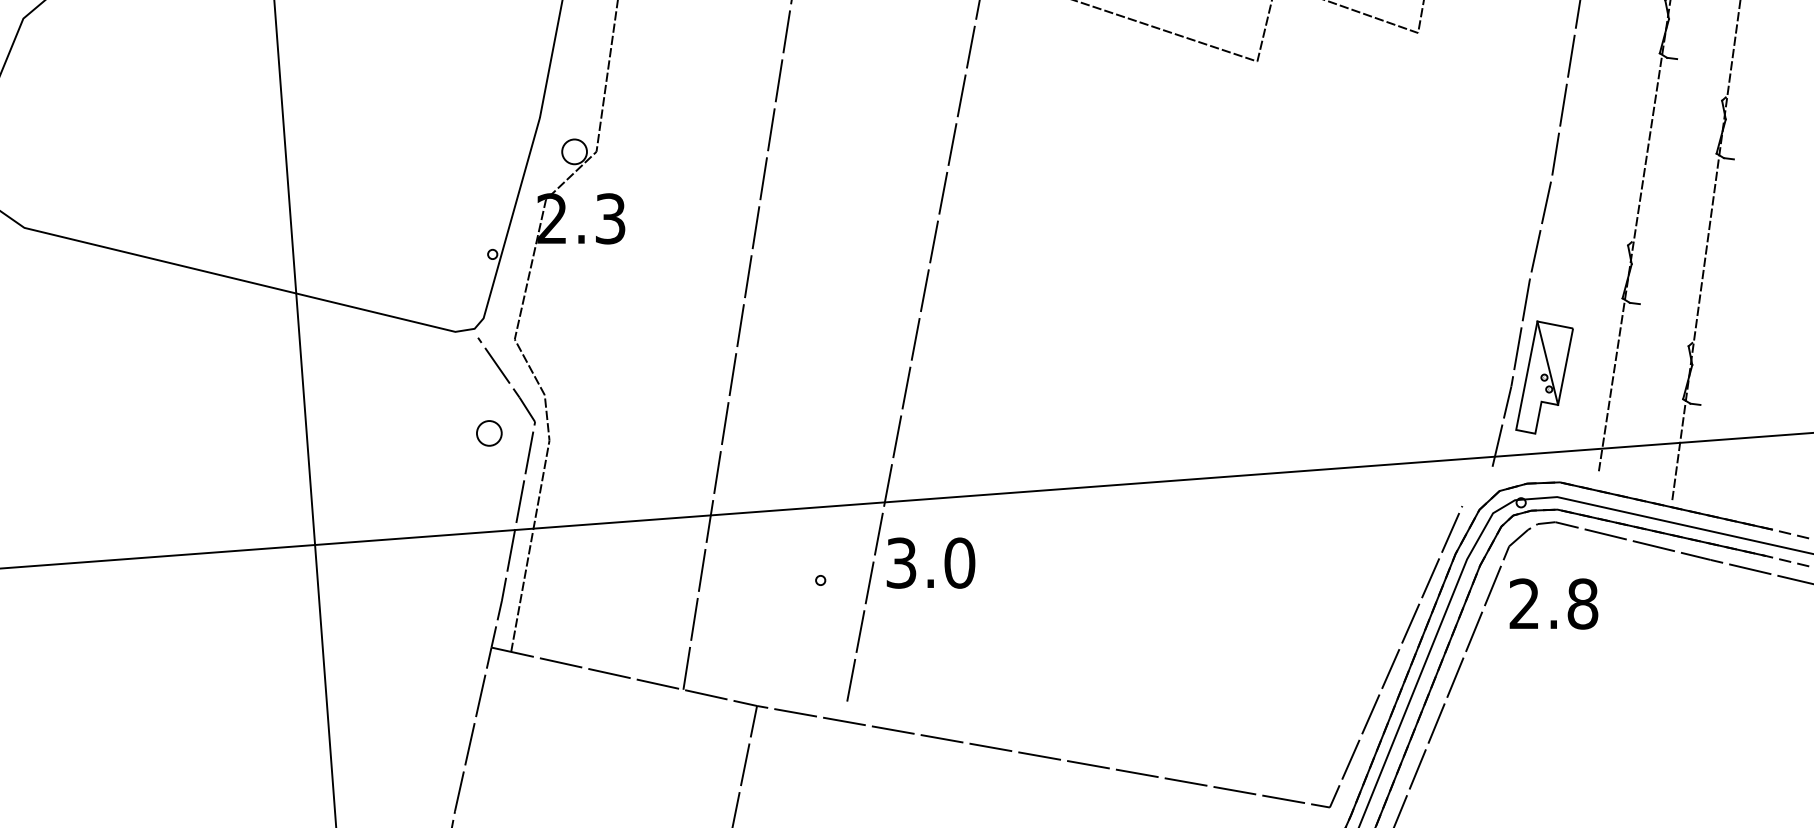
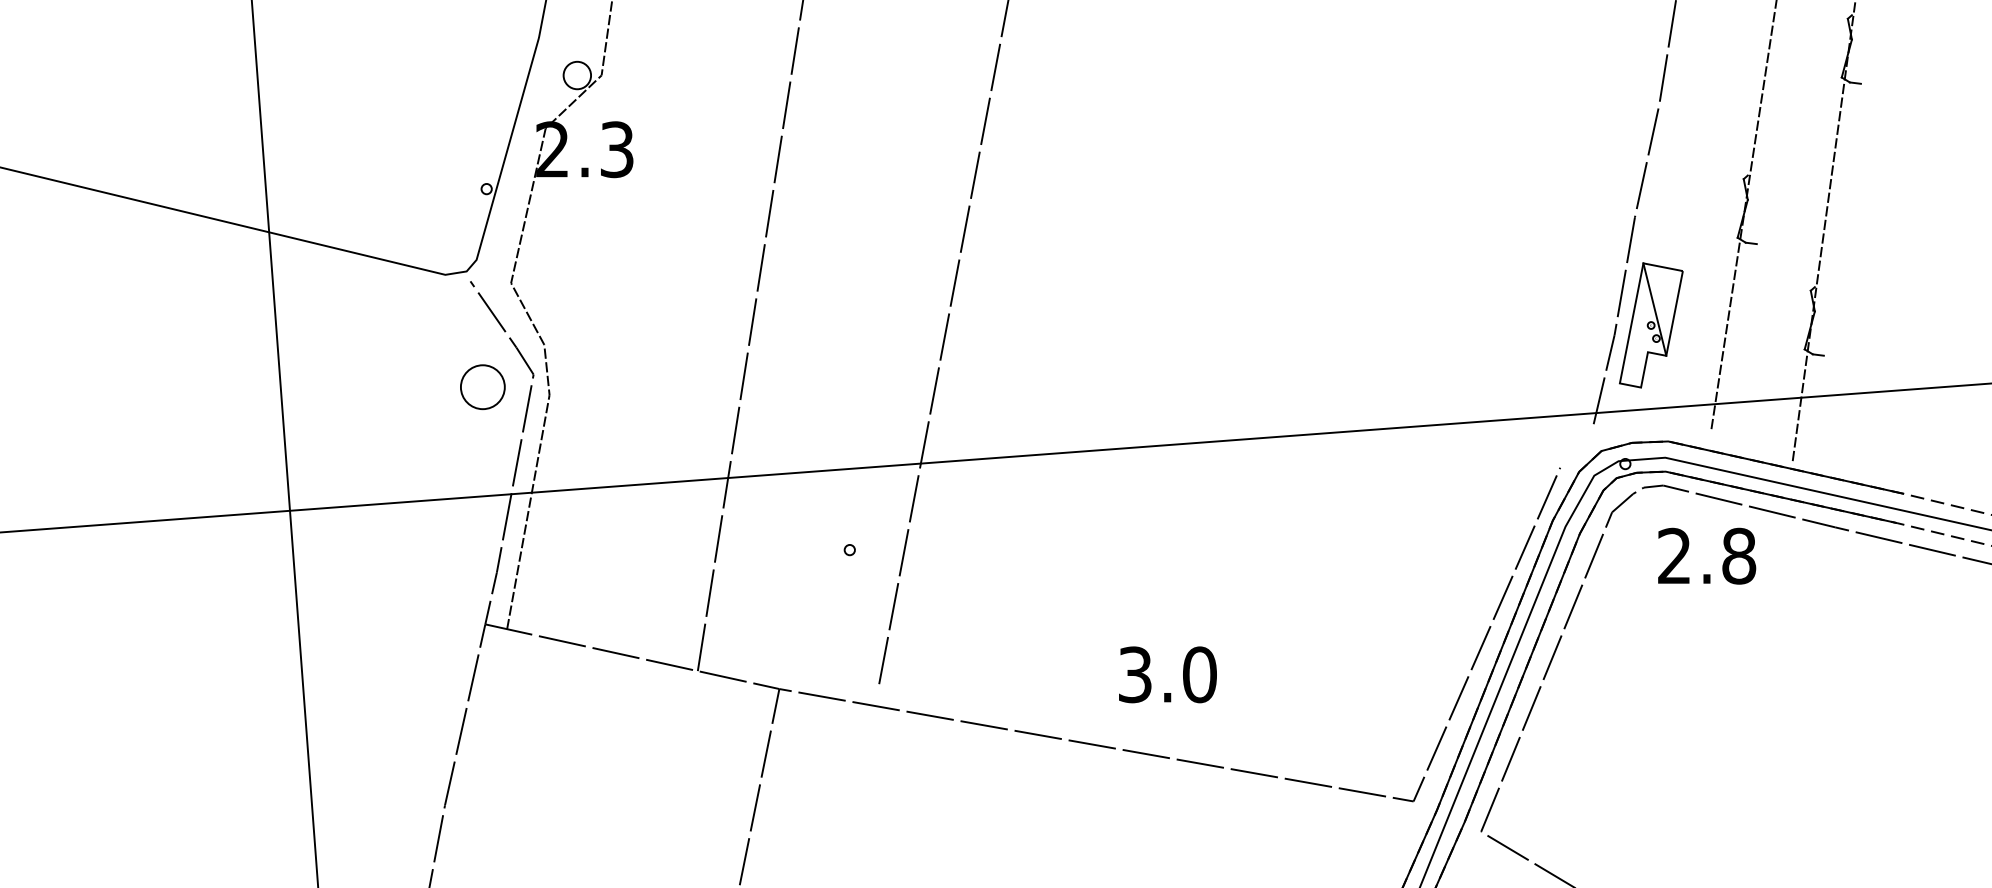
part: (489, 433) -> (483, 387), size x1.6
text: (930, 562) -> (1167, 674), moved
text: (1553, 603) -> (1706, 555), moved

